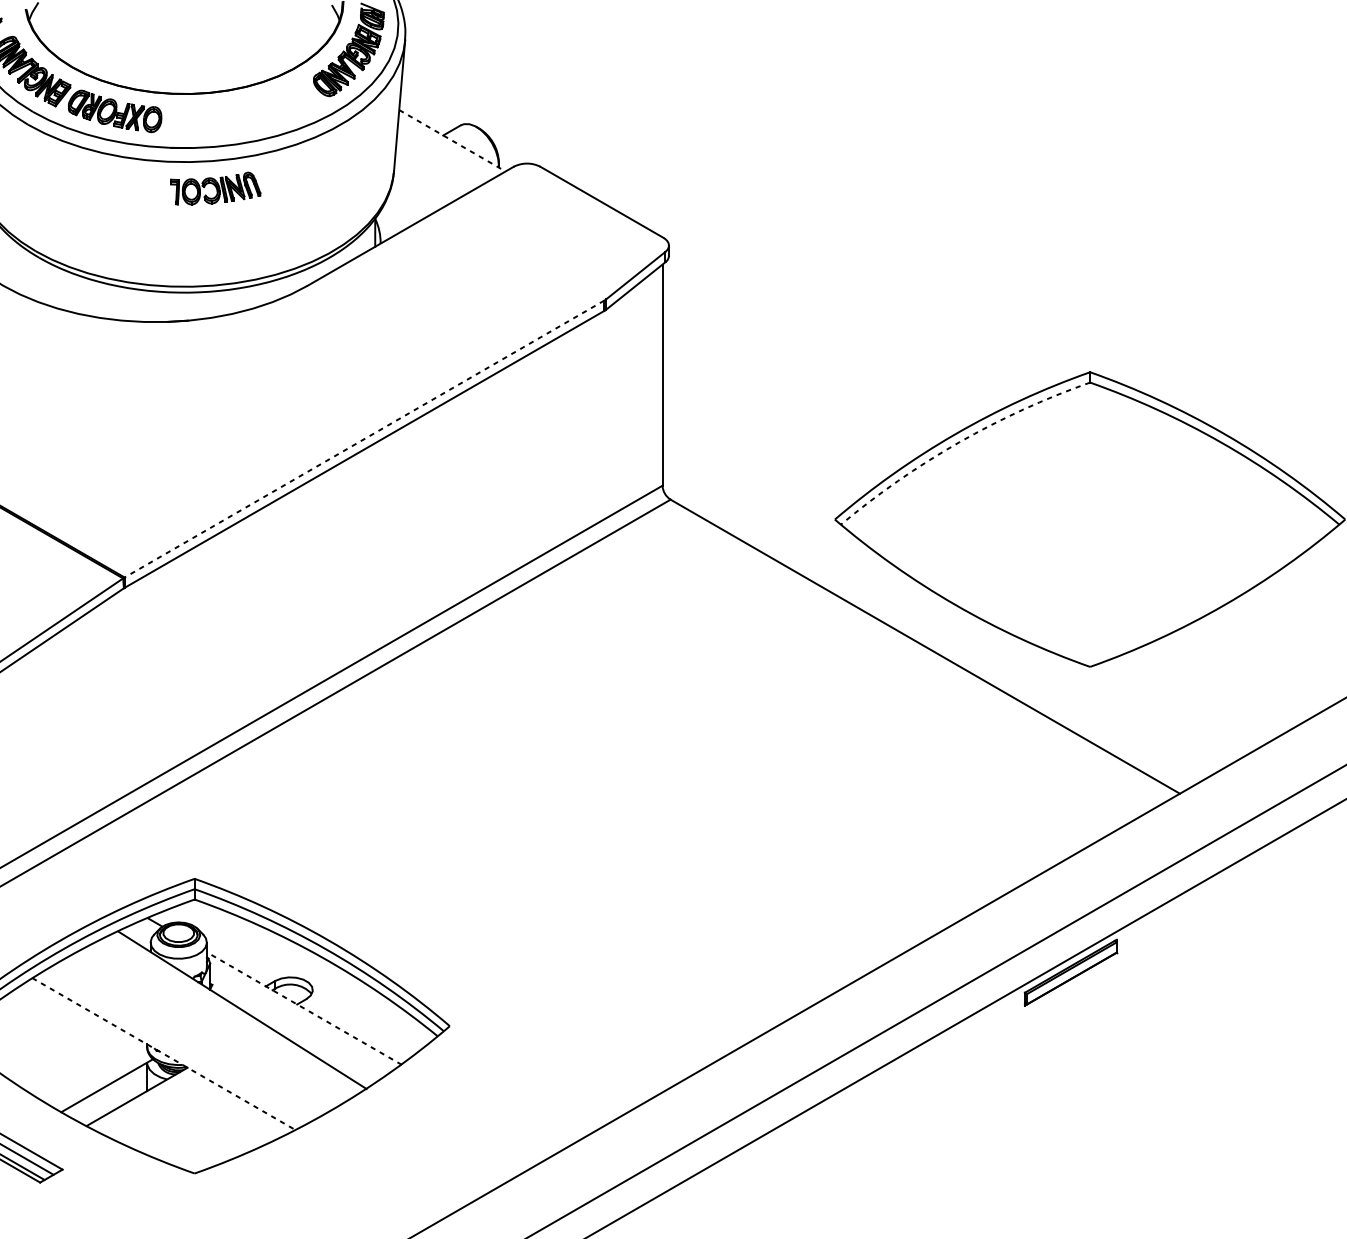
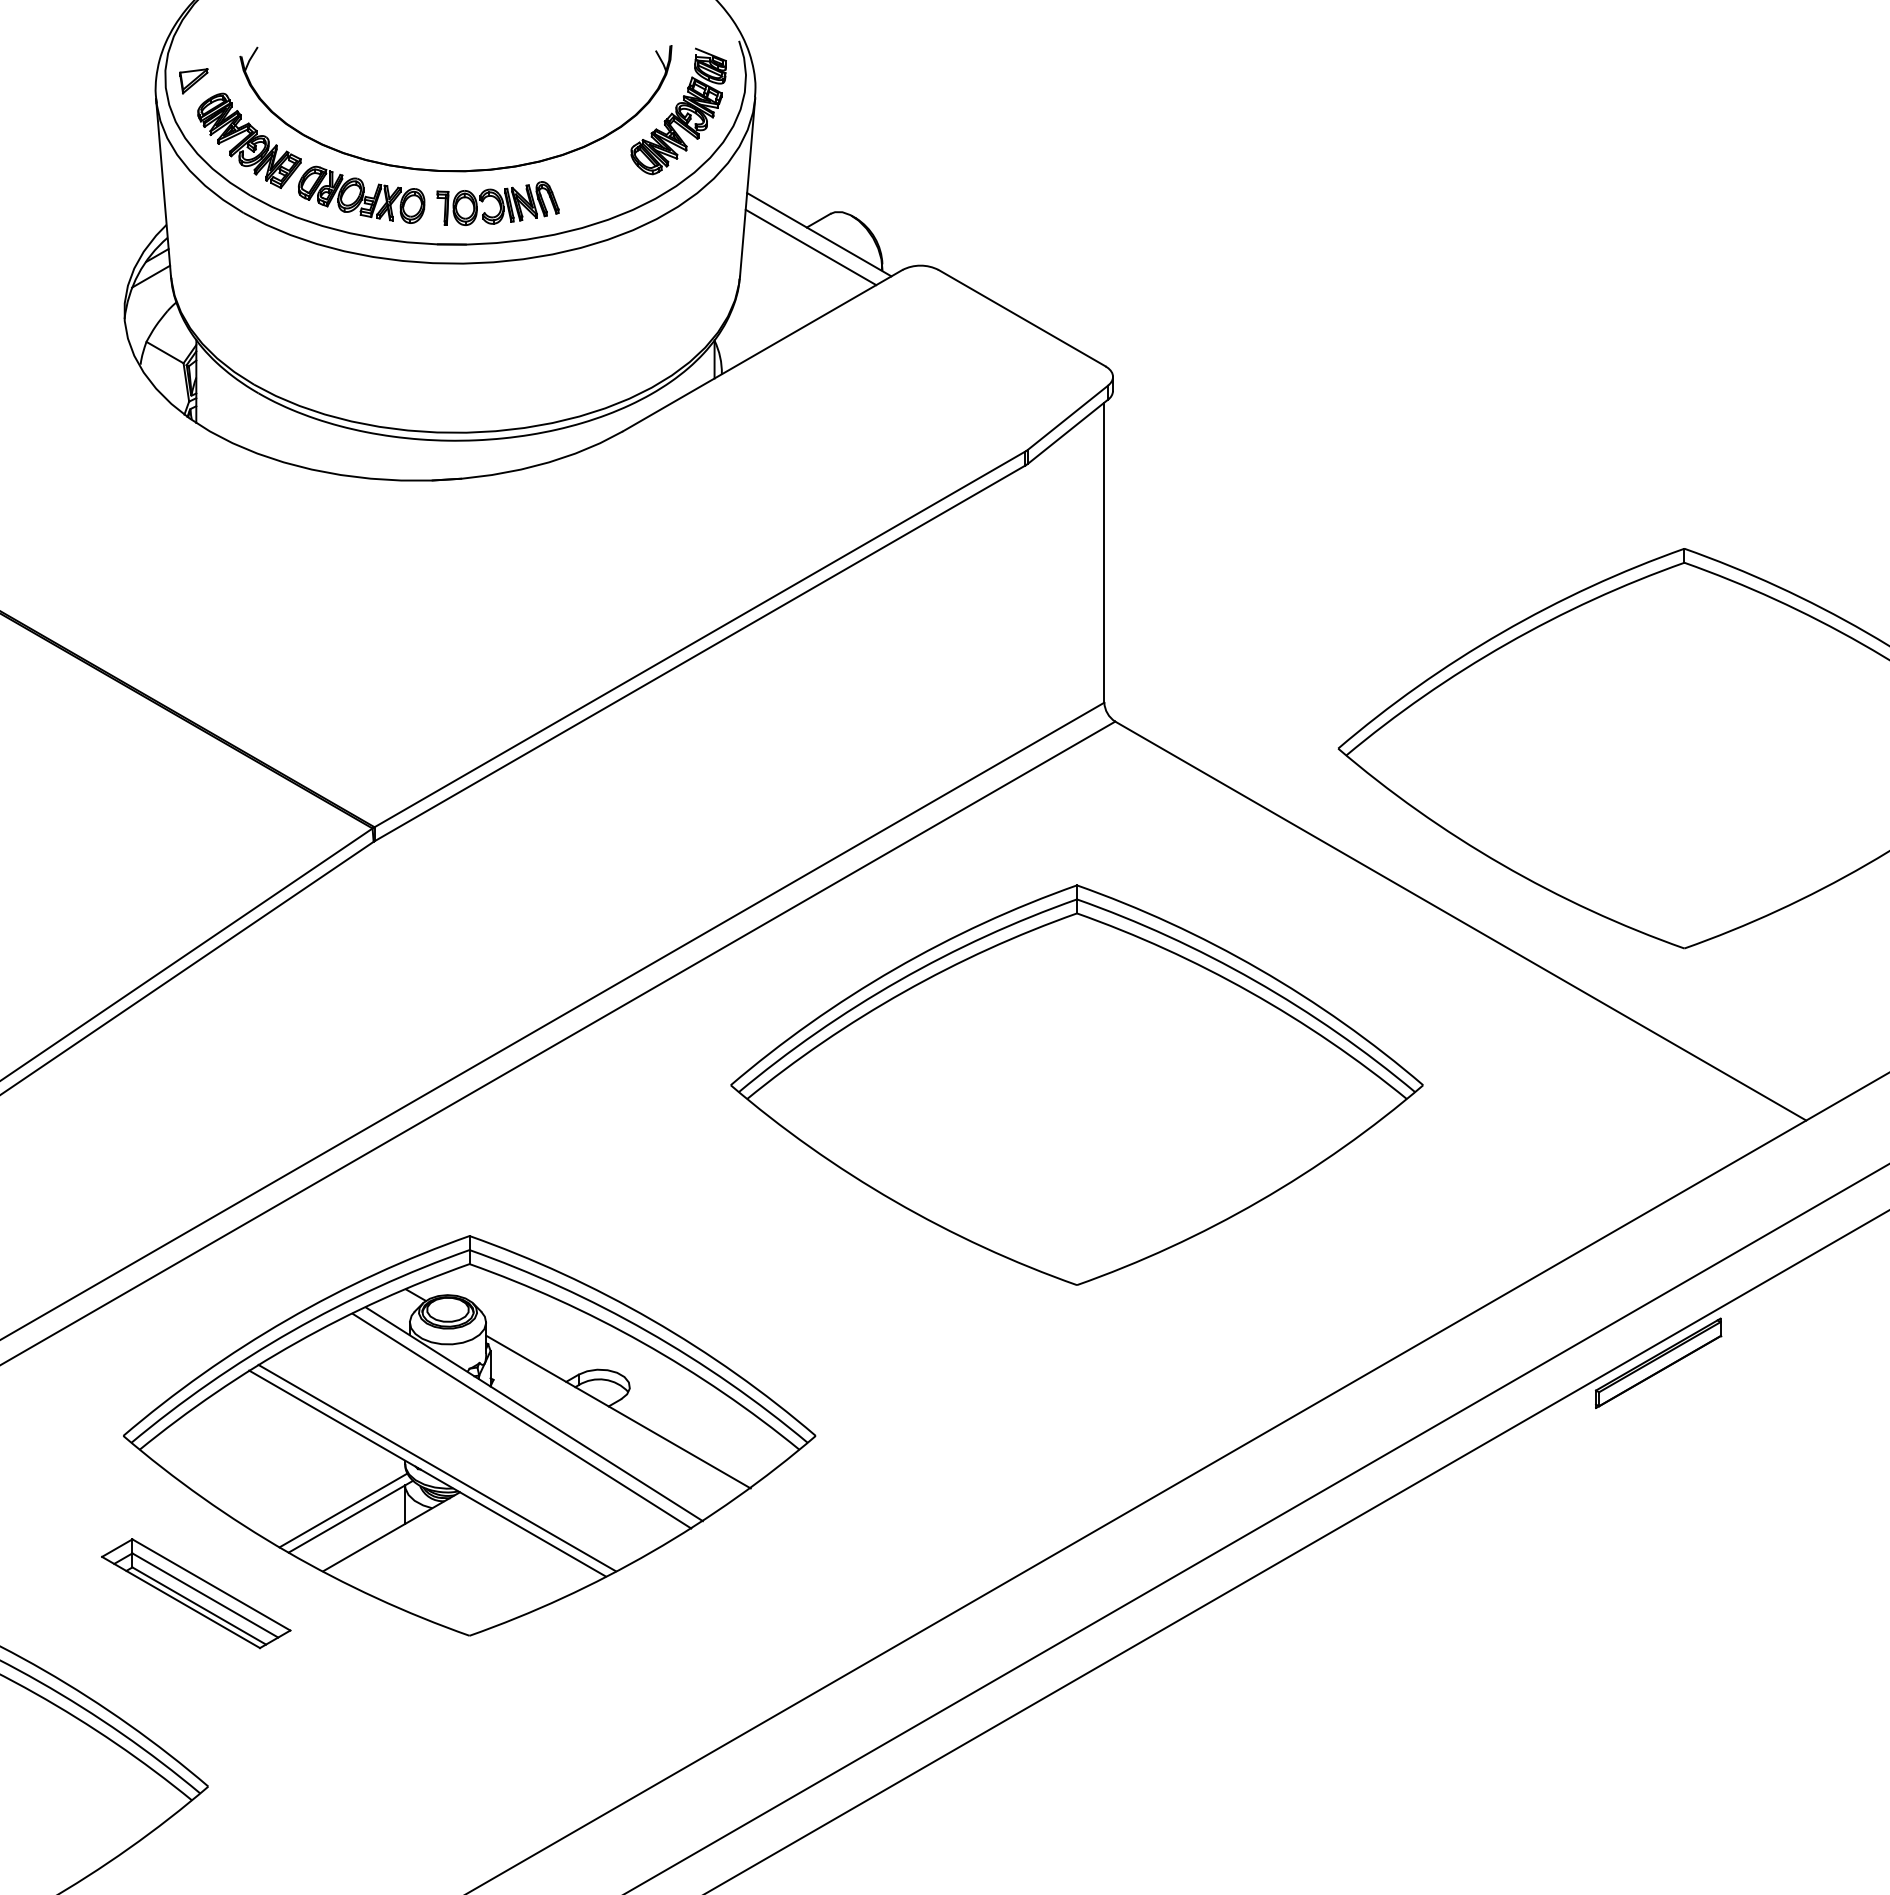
line: (452, 140) -> (819, 234), dashed -> solid
line: (445, 150) -> (810, 247), added
part: (215, 188) -> (497, 203), moved
line: (364, 439) -> (700, 639), dashed -> solid
arc: (958, 442) -> (1506, 644), dashed -> solid
part: (642, 767) -> (1076, 1084), added
line: (304, 1008) -> (618, 1412), dashed -> solid
line: (232, 1014) -> (521, 1420), added
line: (170, 1049) -> (436, 1467), added
line: (163, 1053) -> (427, 1473), dashed -> solid
line: (101, 1081) -> (343, 1510), added

